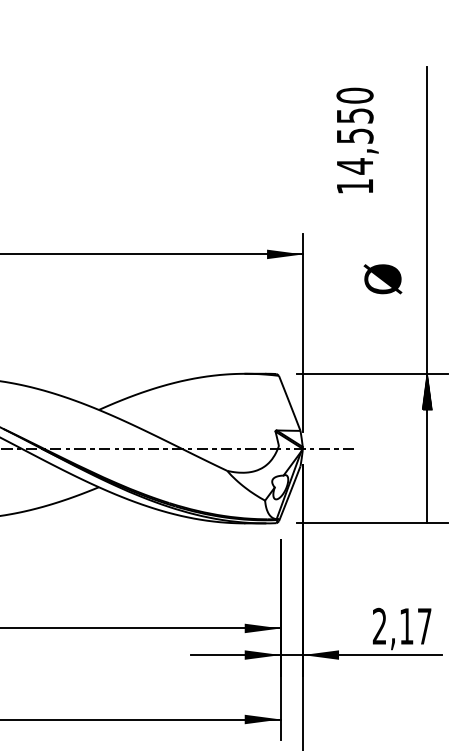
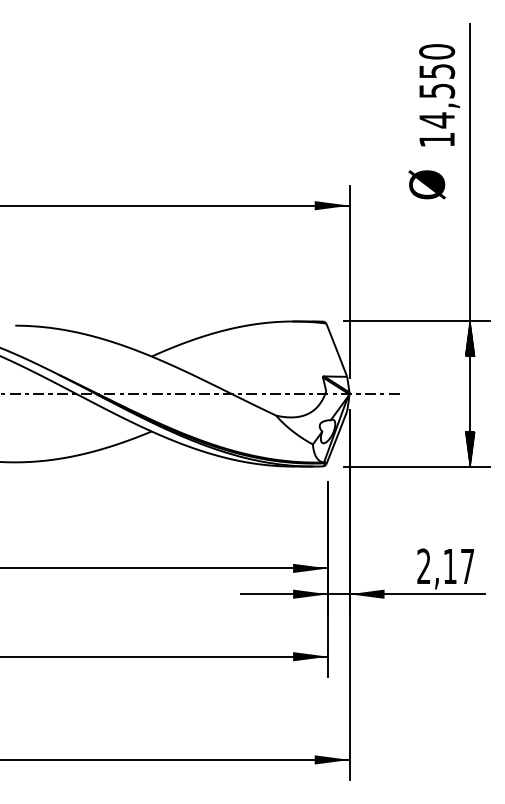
text: (357, 140) -> (439, 95), moved
text: (382, 278) -> (426, 184), moved
hatch: (426, 504) -> (469, 448), added

